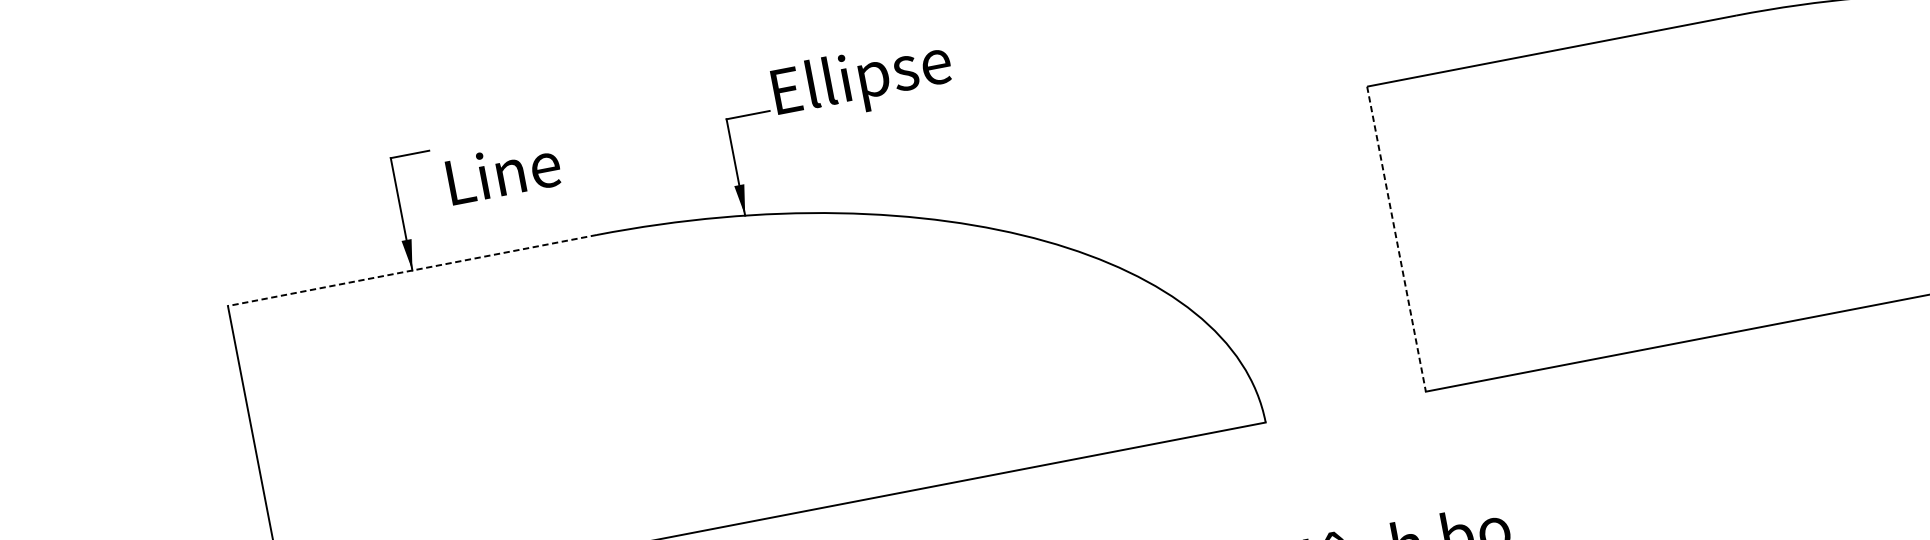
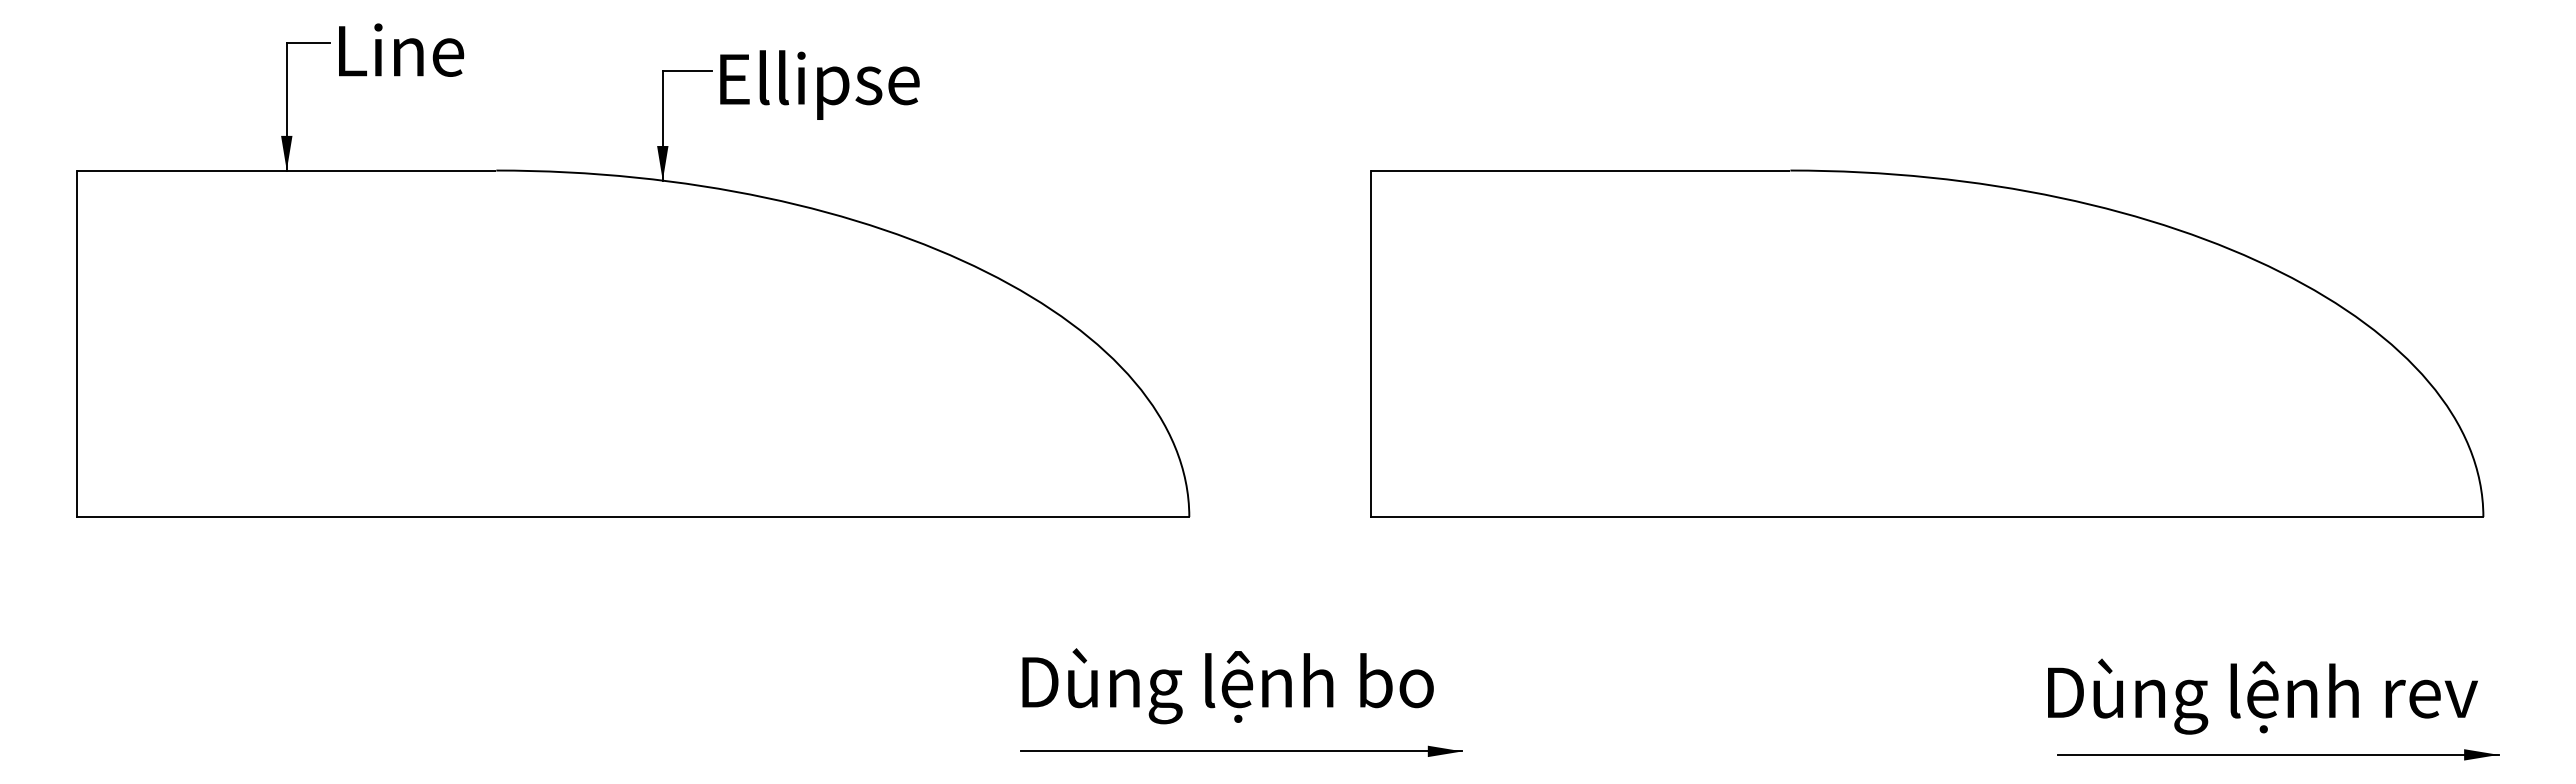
text: (862, 80) -> (819, 84), moved
text: (503, 171) -> (401, 49), moved
line: (1396, 239) -> (1371, 344), dashed -> solid
line: (412, 270) -> (286, 170), dashed -> solid

